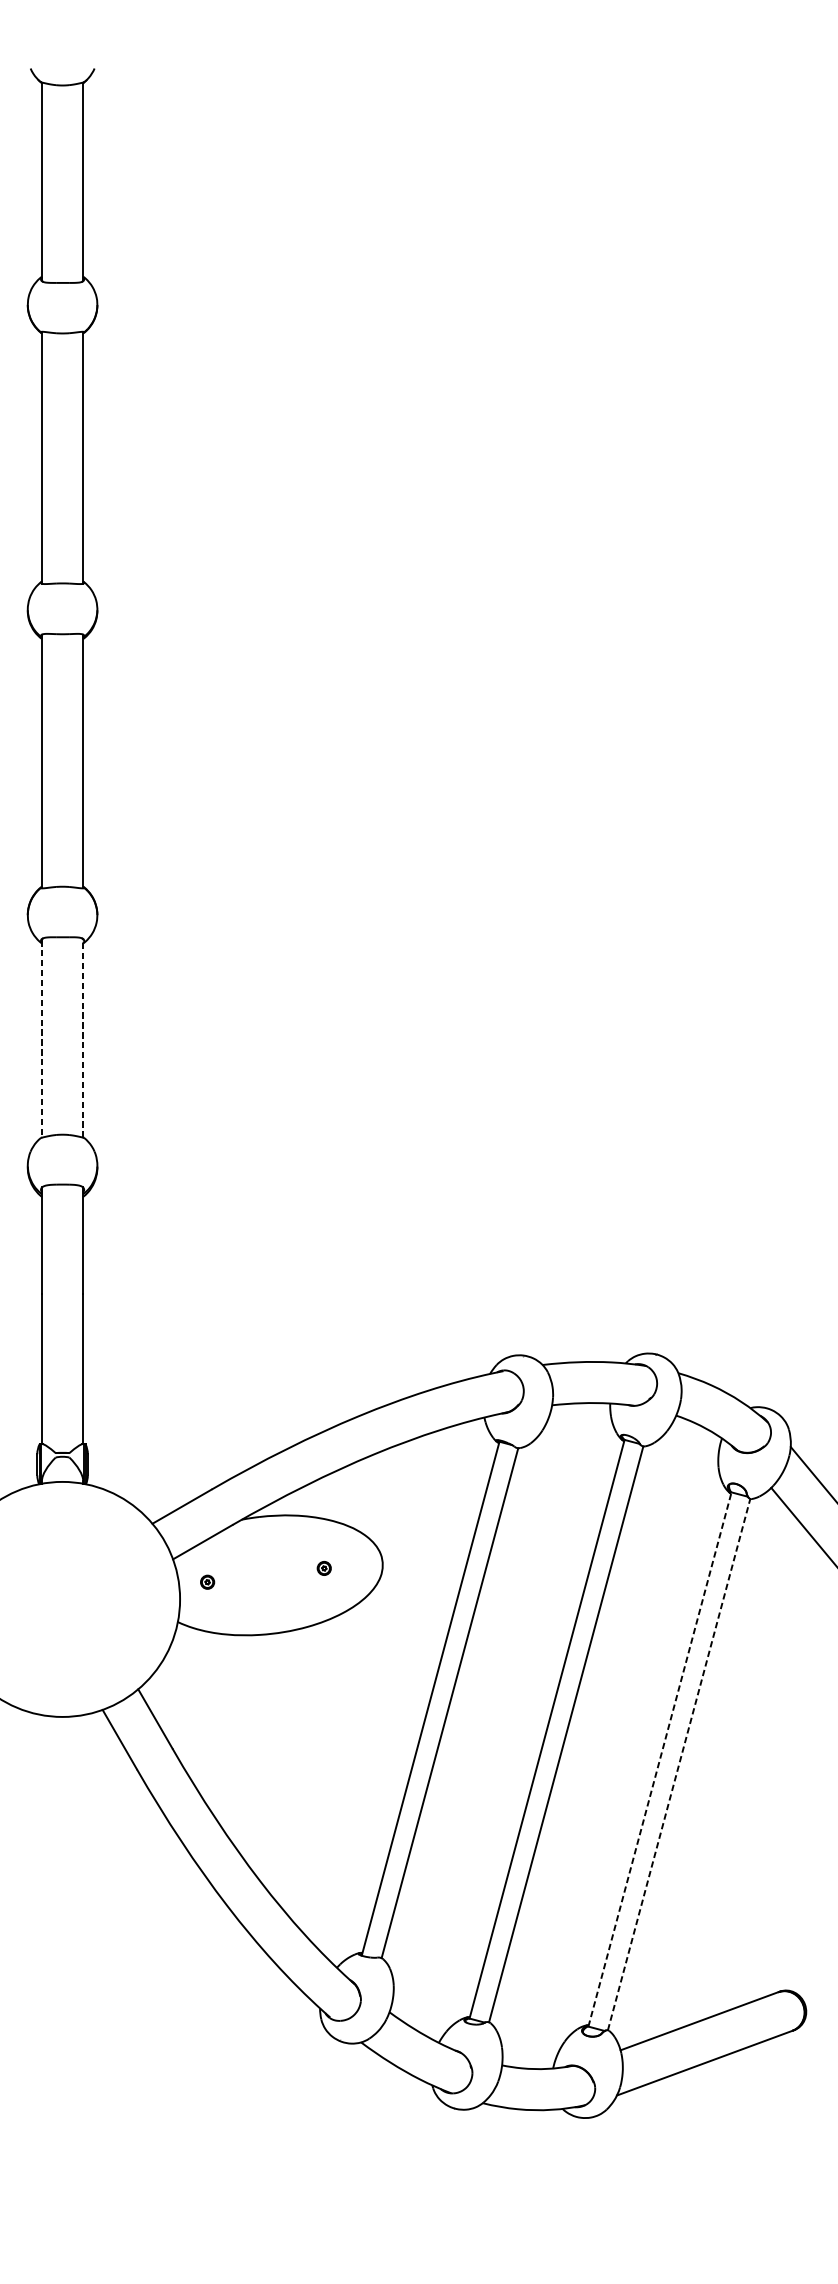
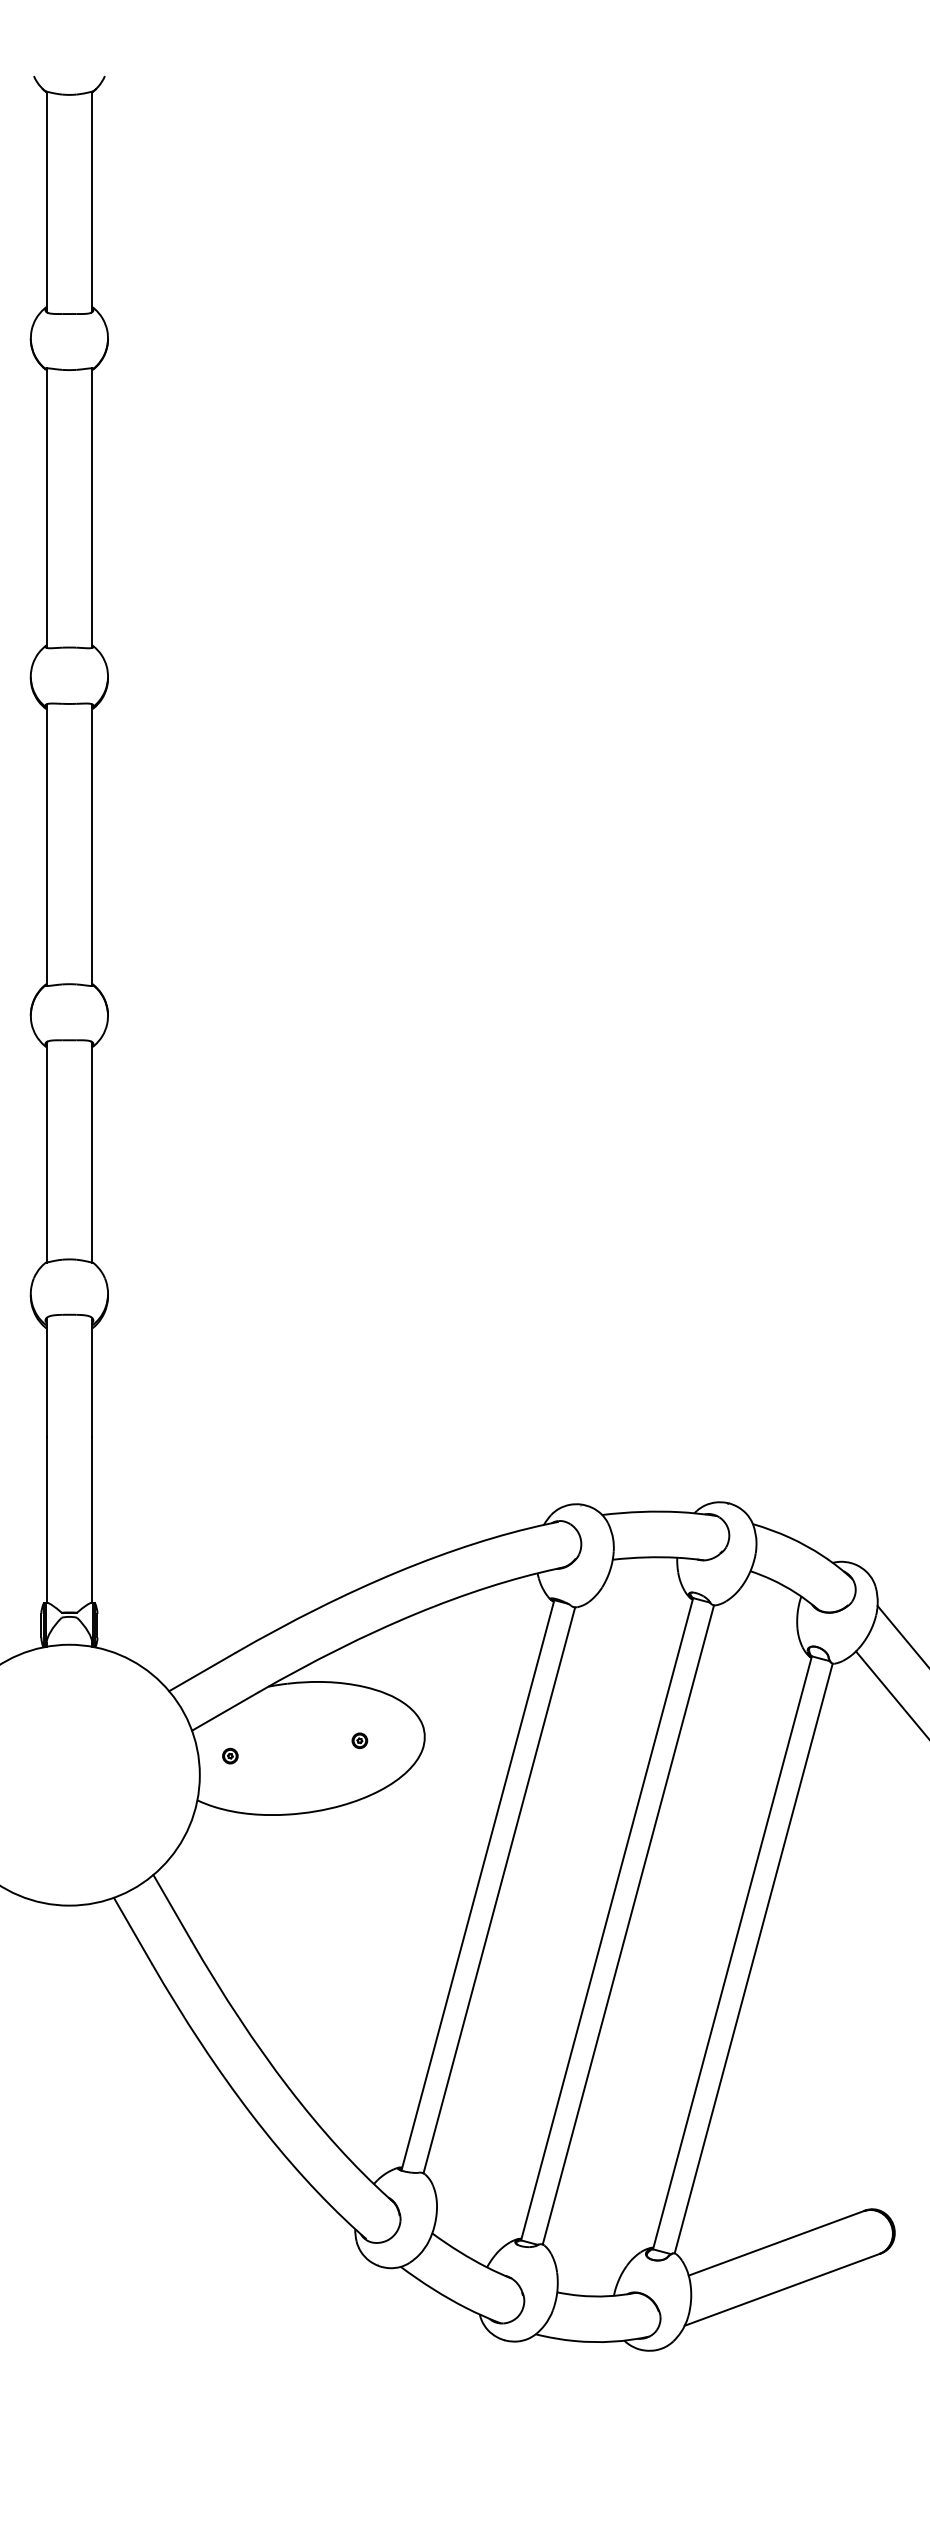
line: (41, 1039) -> (46, 1153), dashed -> solid
line: (83, 1039) -> (92, 1153), dashed -> solid
line: (660, 1759) -> (732, 1952), dashed -> solid
line: (678, 1764) -> (753, 1958), dashed -> solid

